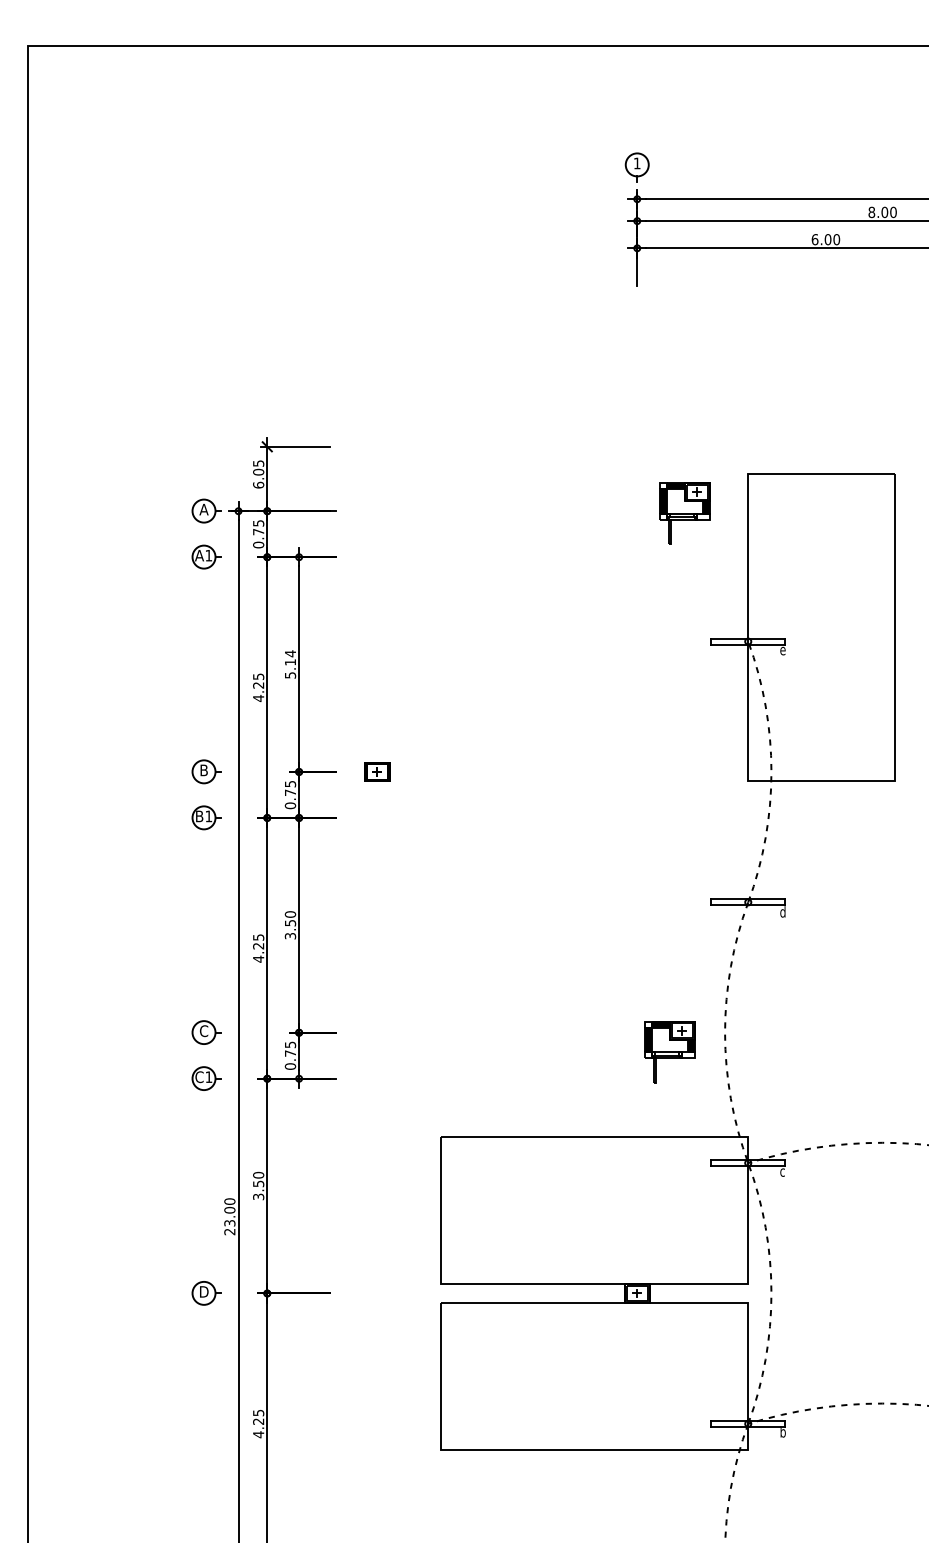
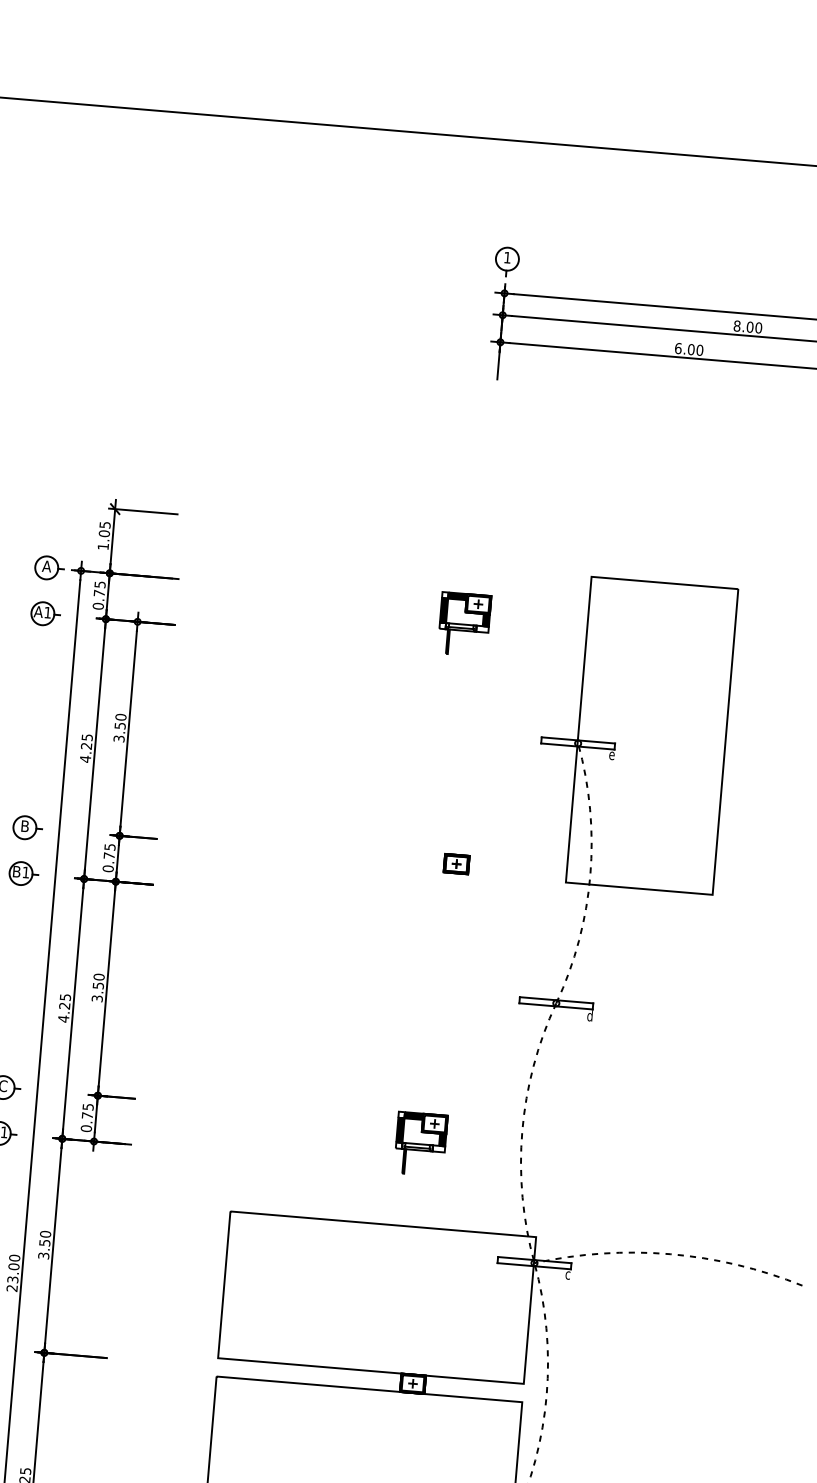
text: (258, 484) -> (103, 545), 6.05 -> 1.05
part: (684, 513) -> (463, 624), moved
text: (290, 664) -> (120, 727), 5.14 -> 3.50
part: (377, 771) -> (456, 863), moved
part: (669, 1052) -> (420, 1144), moved

